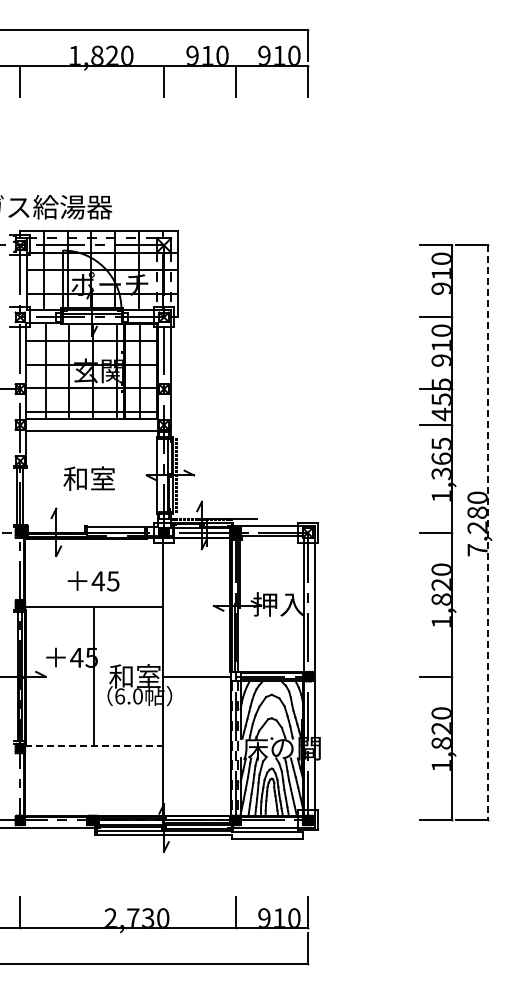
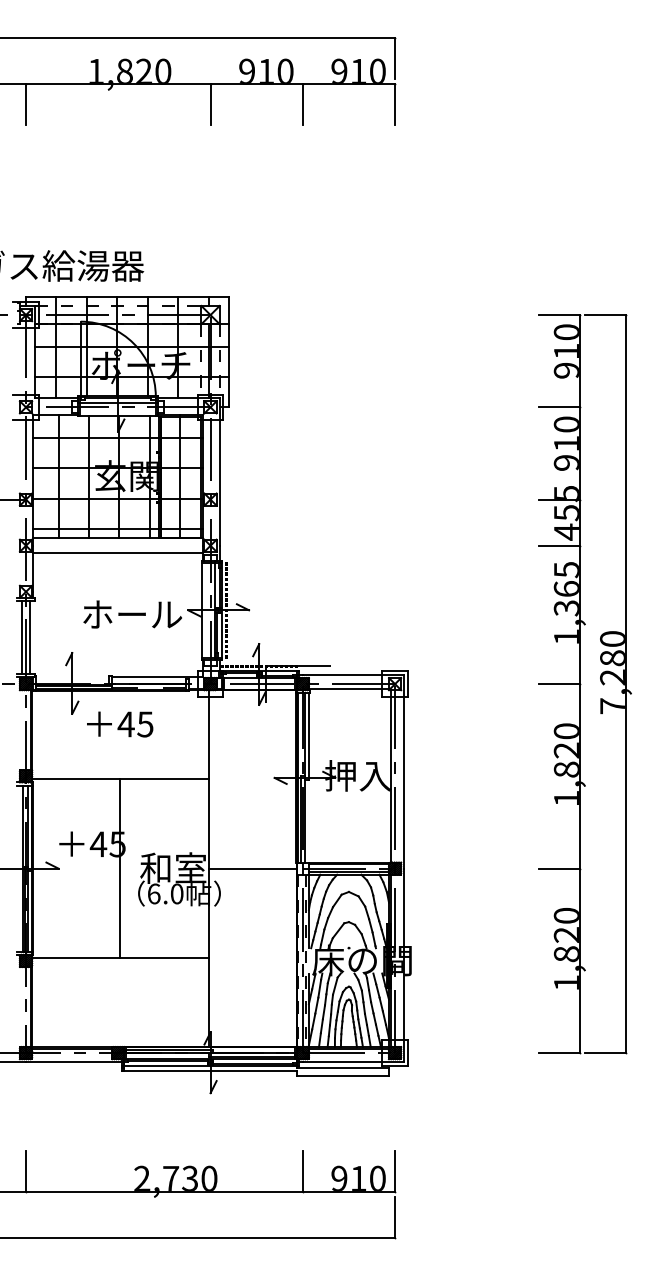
text: (102, 478) -> (131, 614), 和室 -> ホール
line: (487, 533) -> (625, 684), dashed -> solid
text: (93, 581) -> (119, 724), moved
line: (93, 746) -> (119, 958), dashed -> solid

